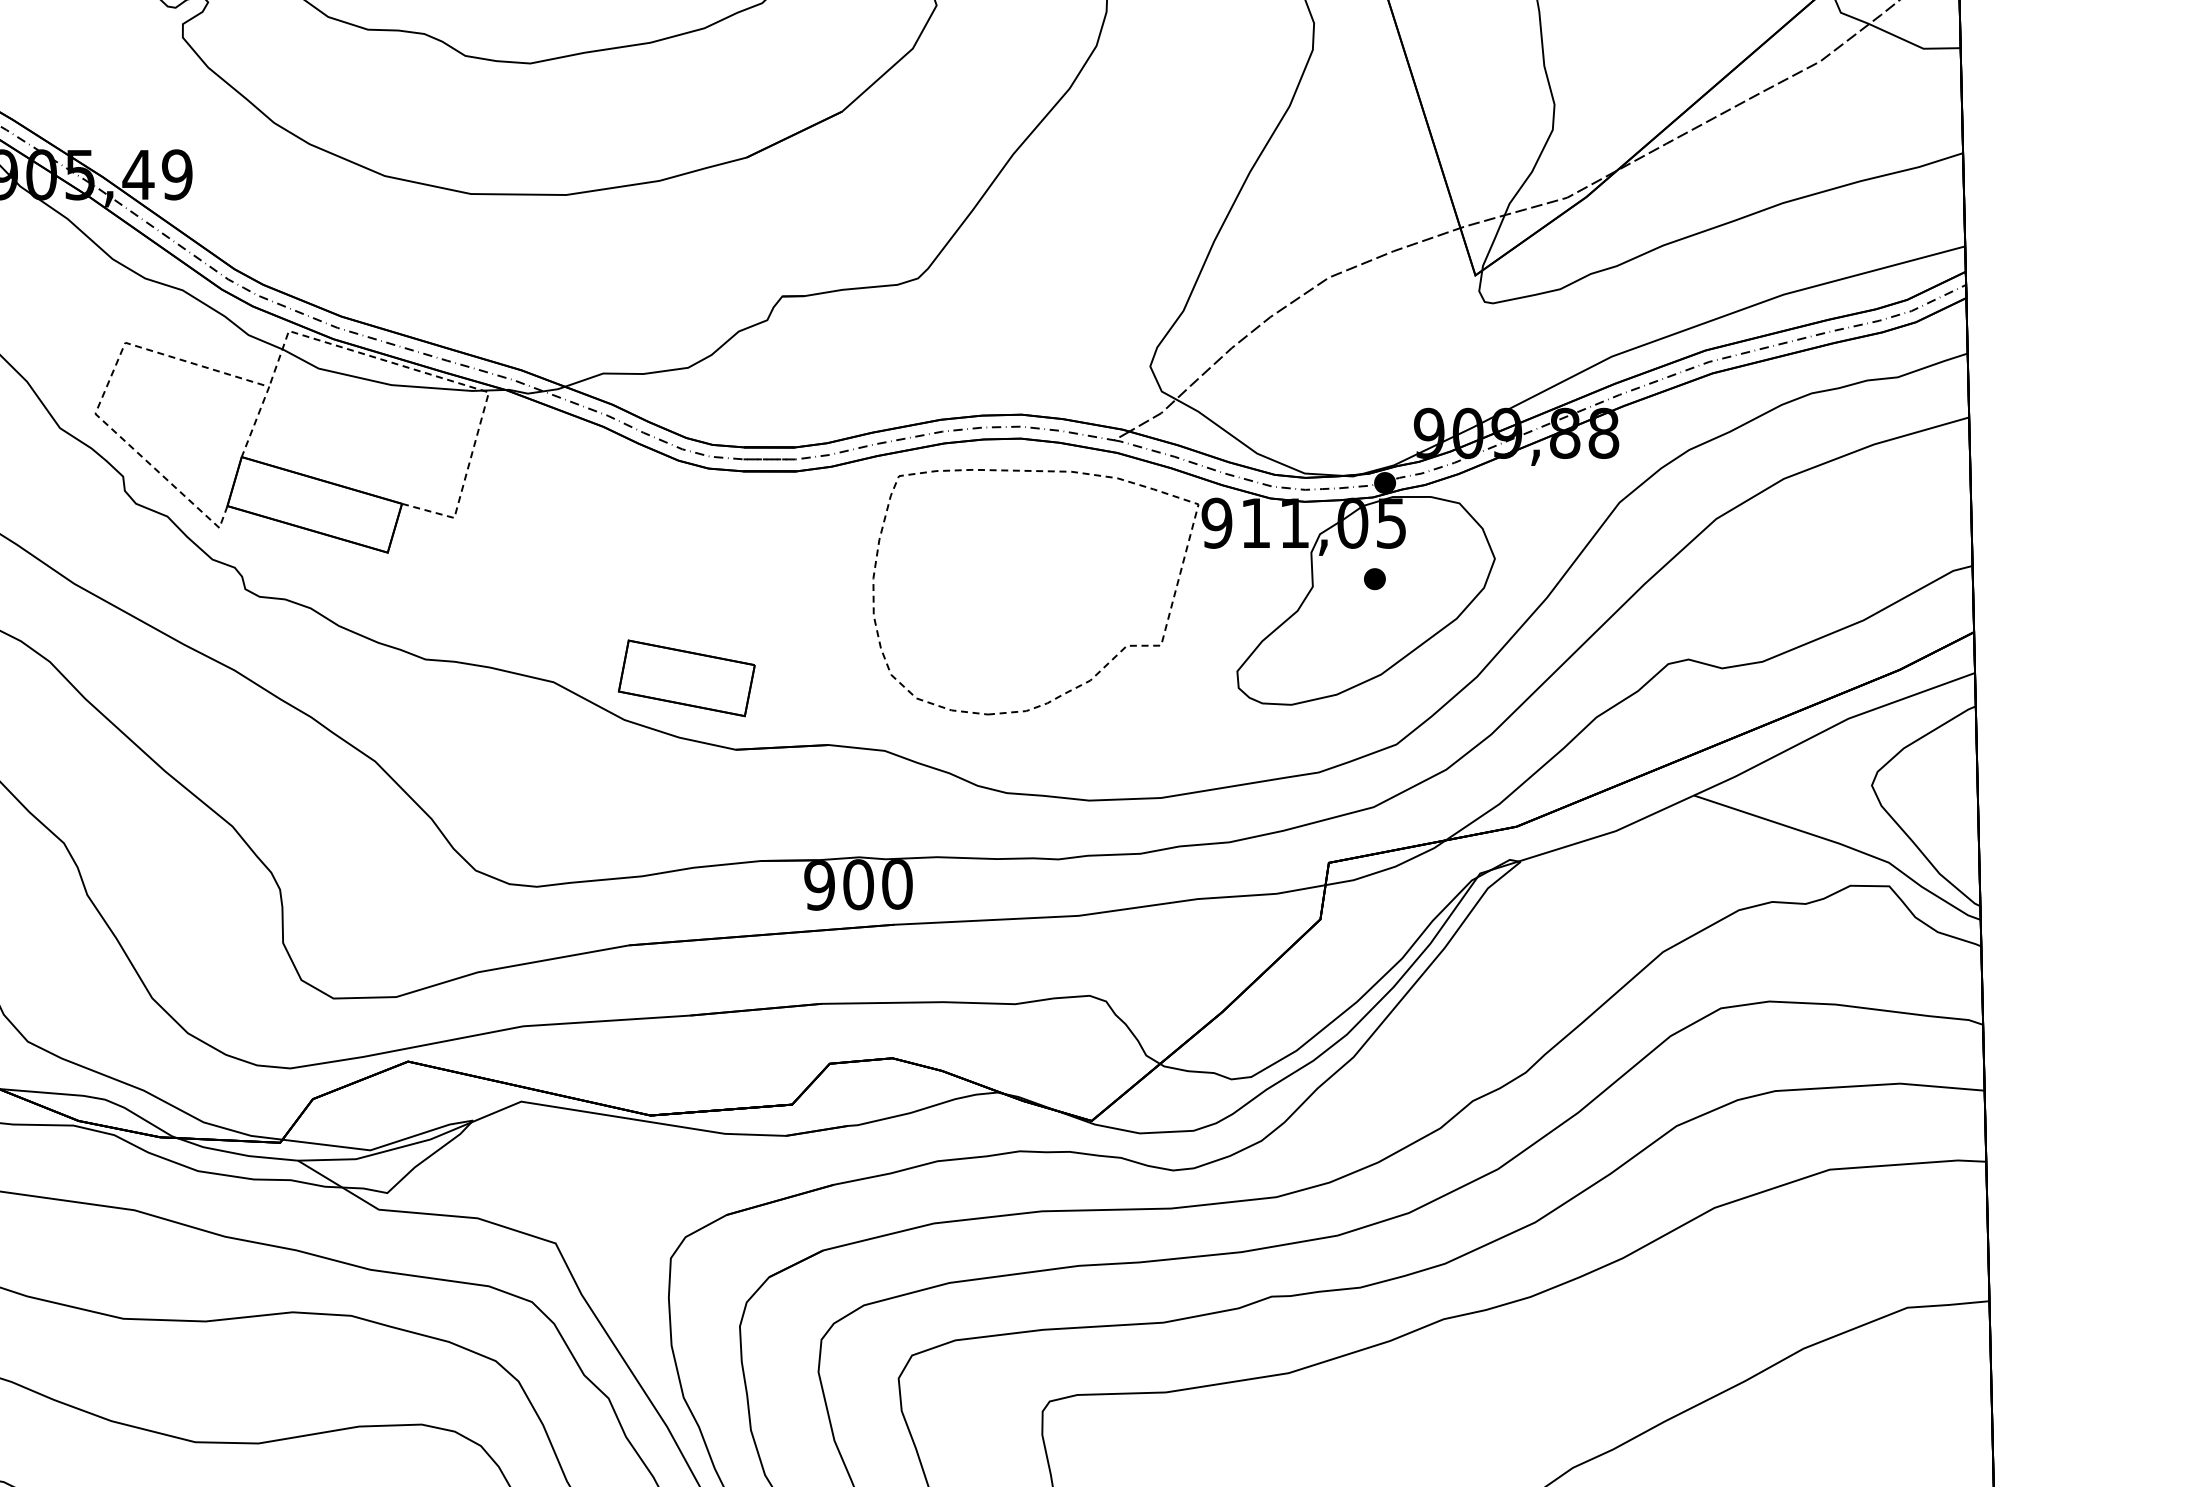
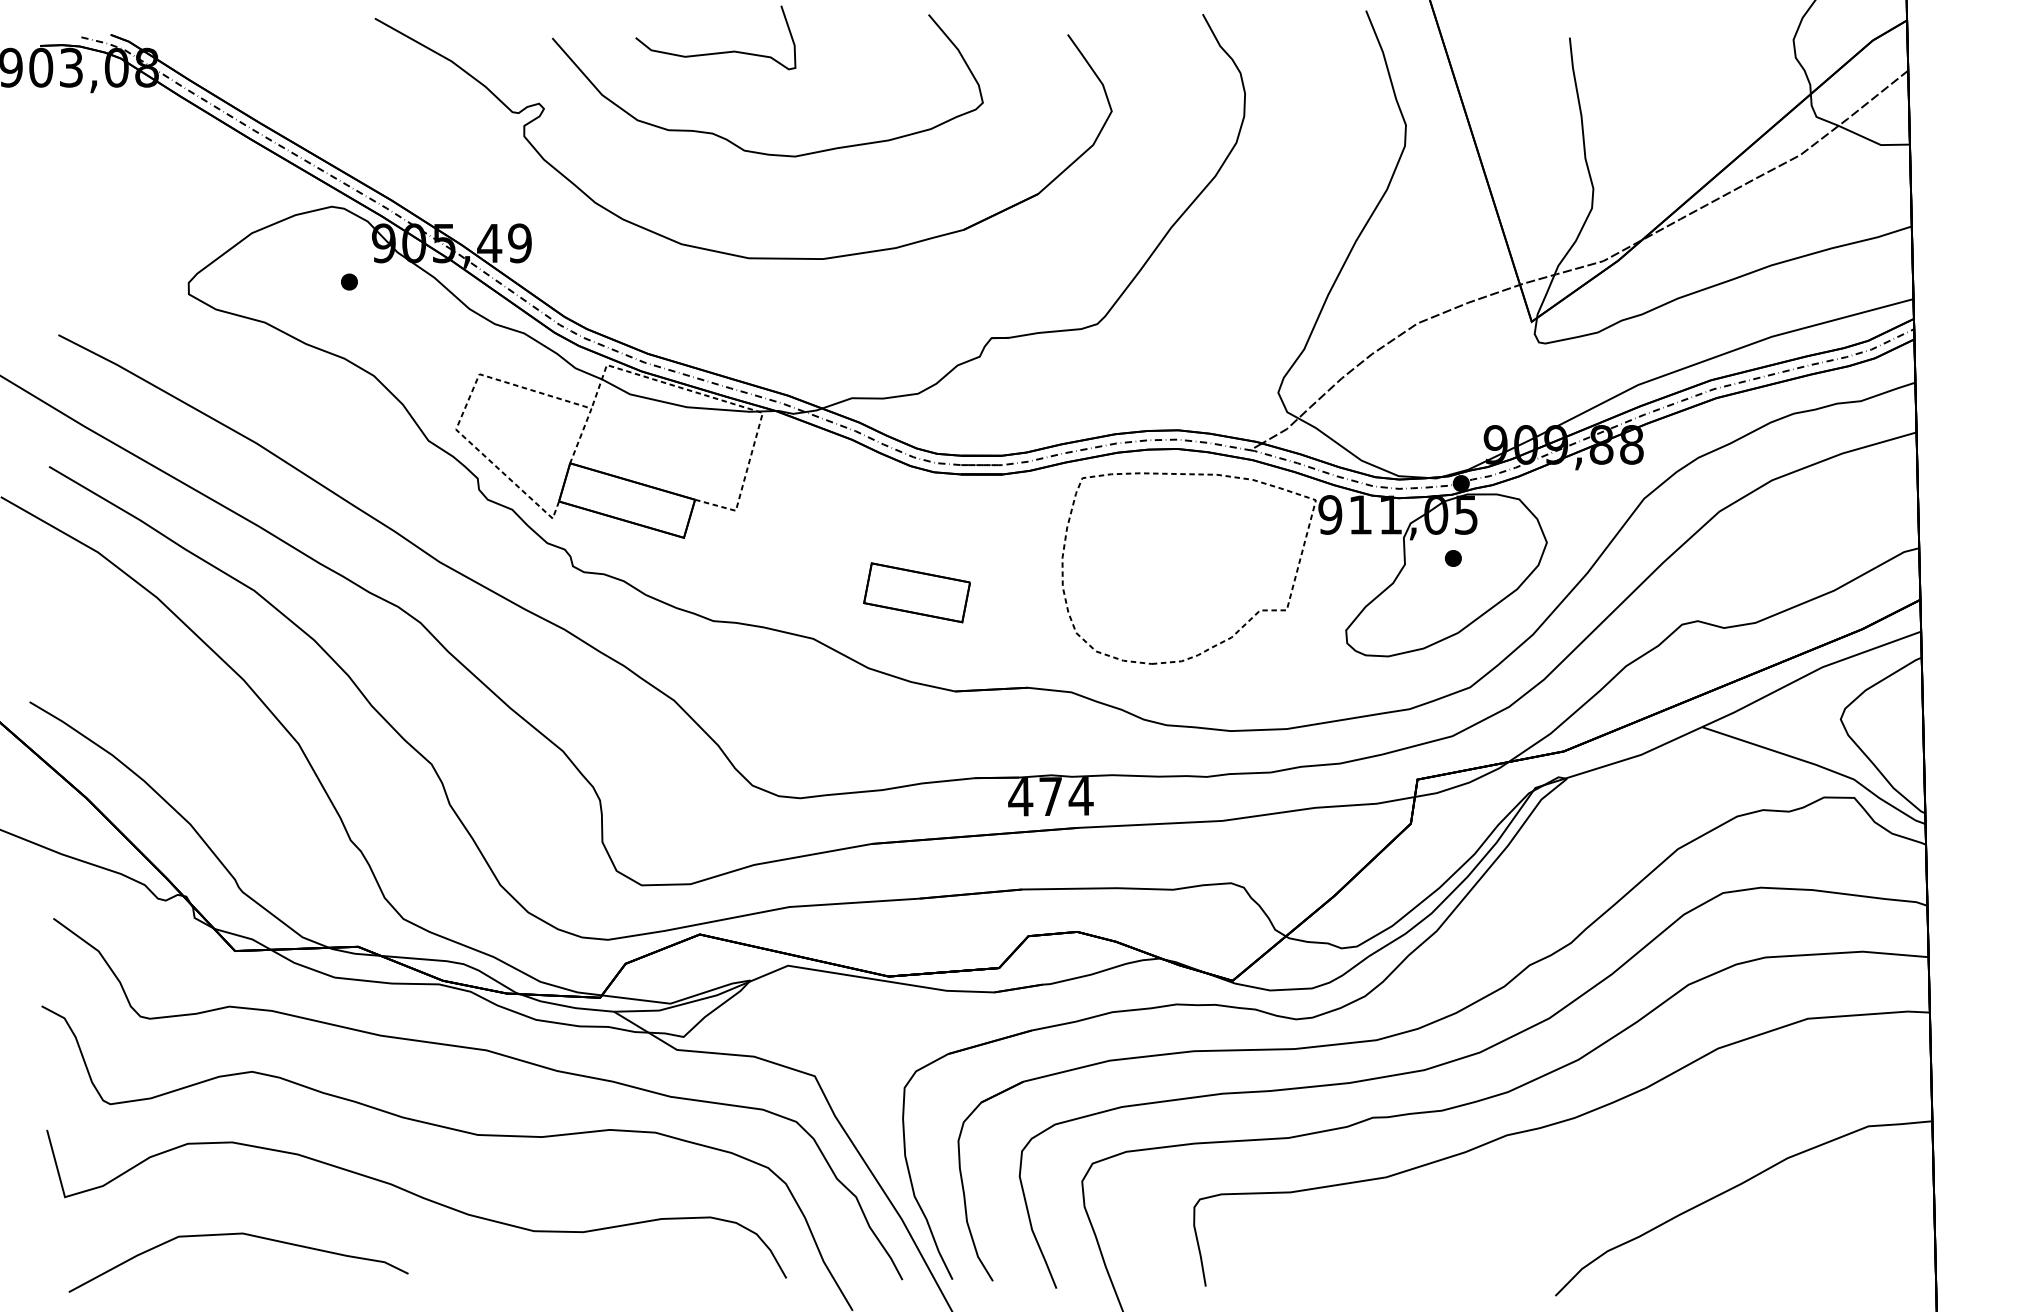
part: (686, 677) -> (916, 592), moved
text: (858, 884) -> (1050, 796), 900 -> 474

